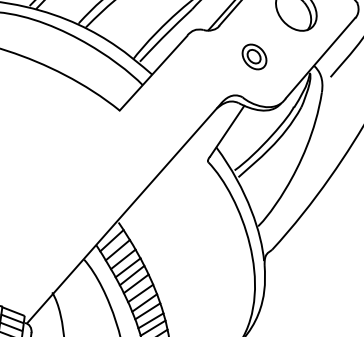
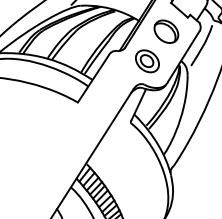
part: (254, 57) -> (147, 61), size x1.67

